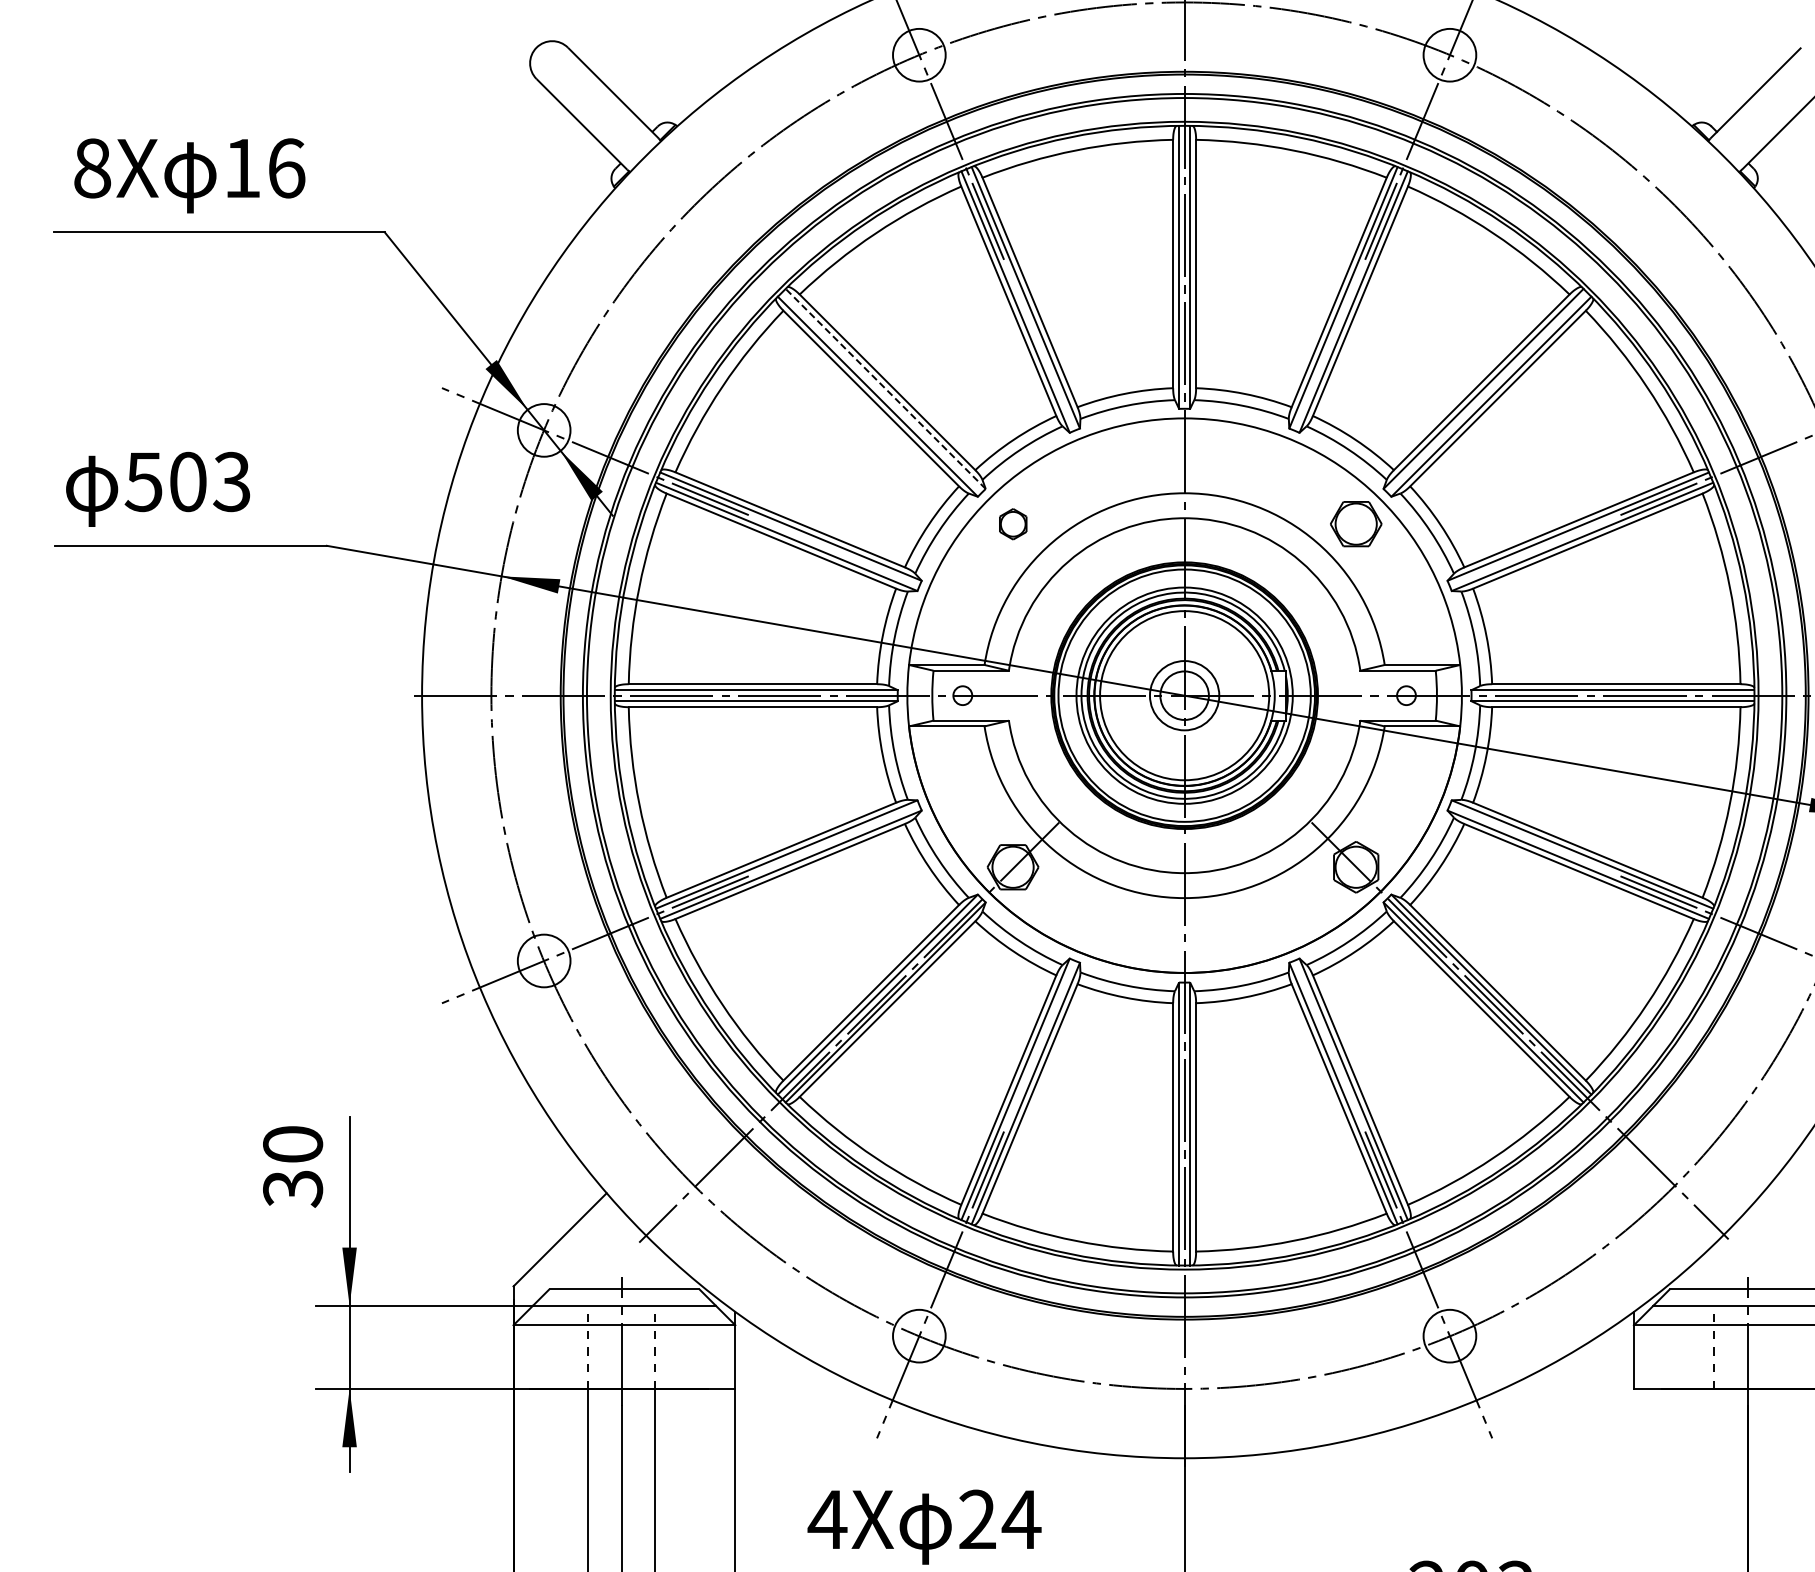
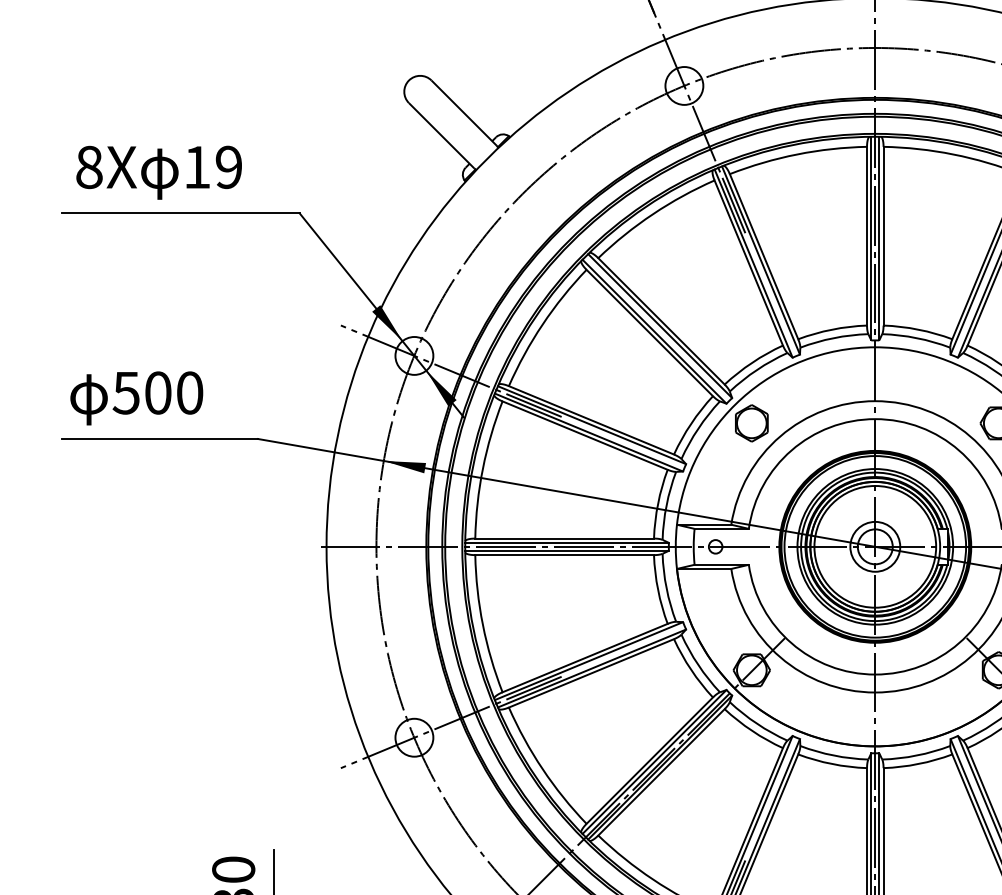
text: (286, 168) -> (228, 167), 16 -> 19
line: (885, 388) -> (660, 325), dashed -> solid
text: (231, 481) -> (189, 392), 503 -> 500
part: (1013, 524) -> (752, 423), size x1.67

